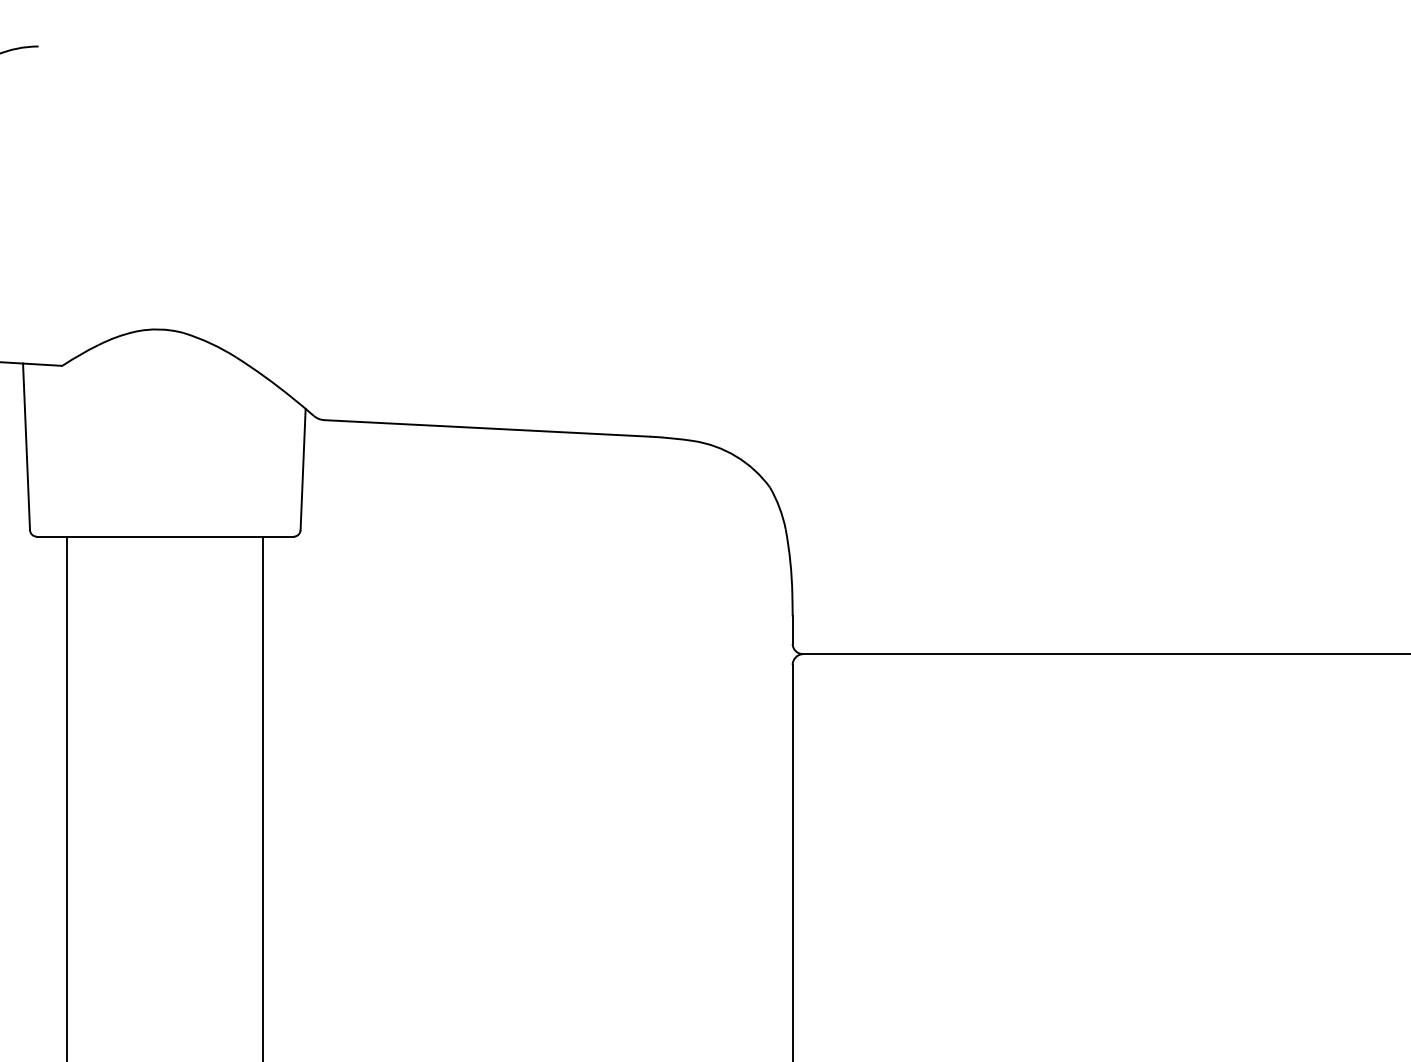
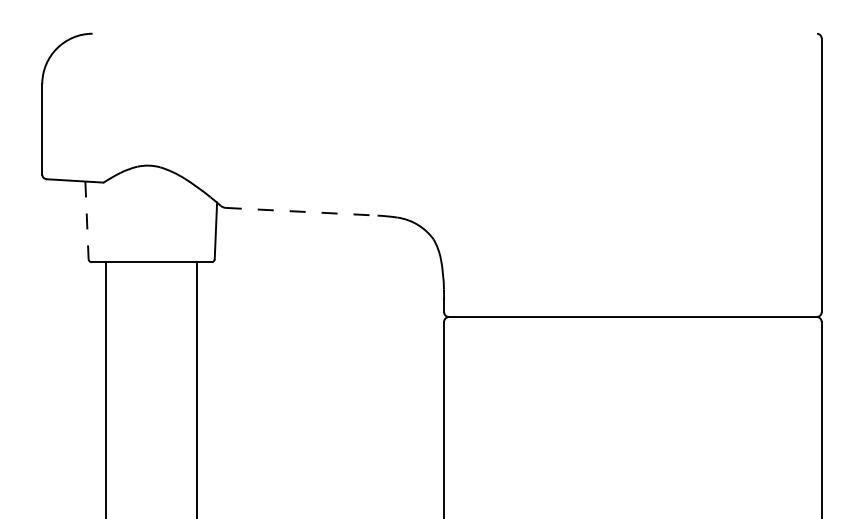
line: (486, 427) -> (301, 211), solid -> dashed
line: (27, 447) -> (87, 220), solid -> dashed

